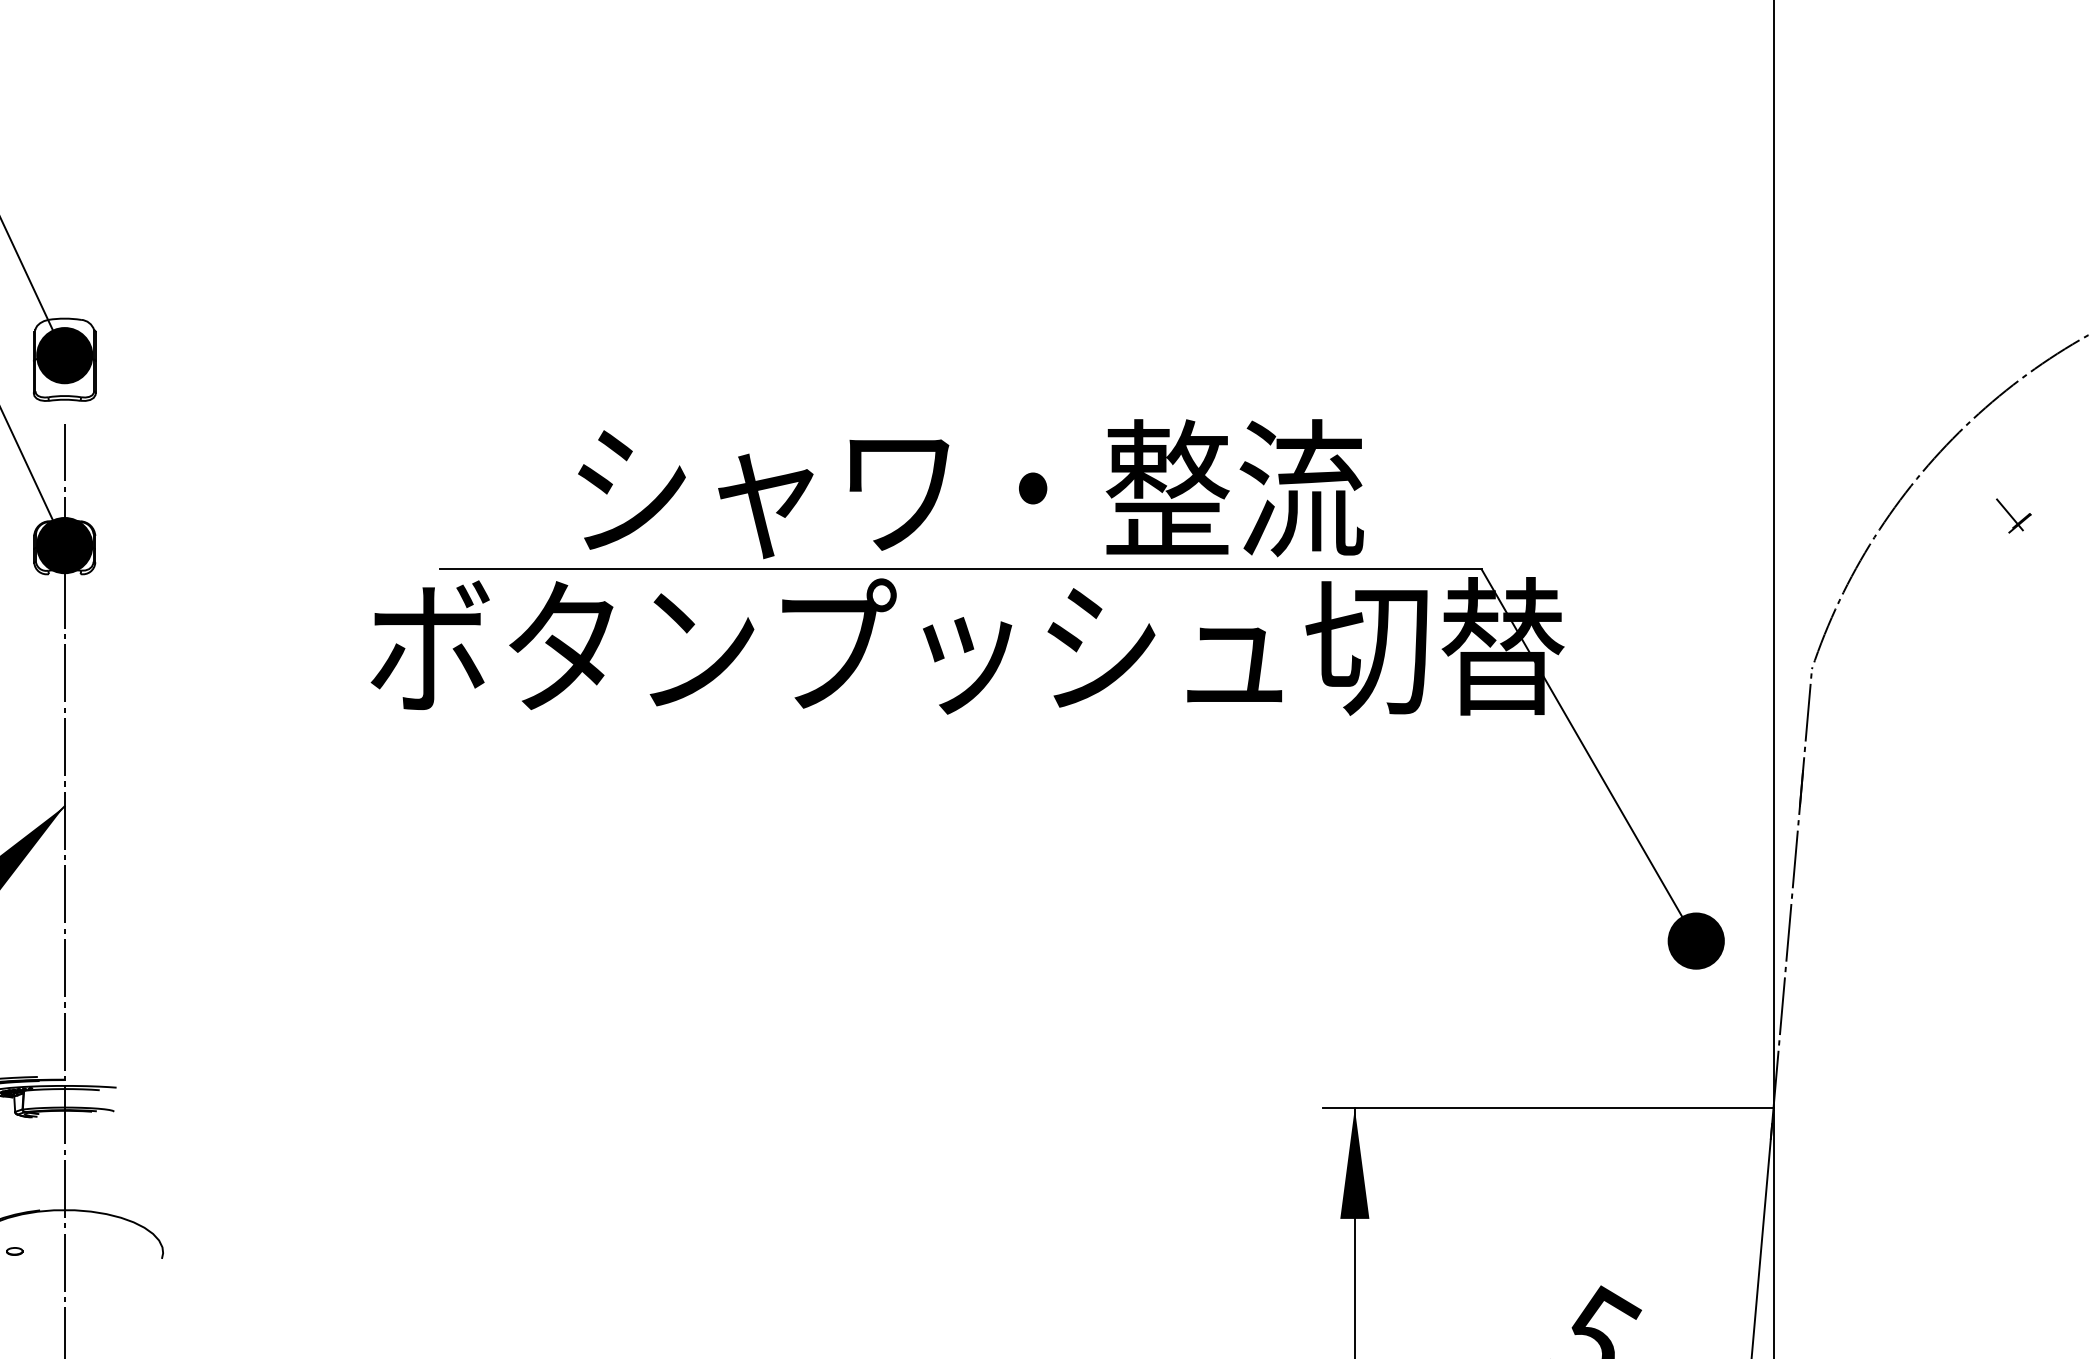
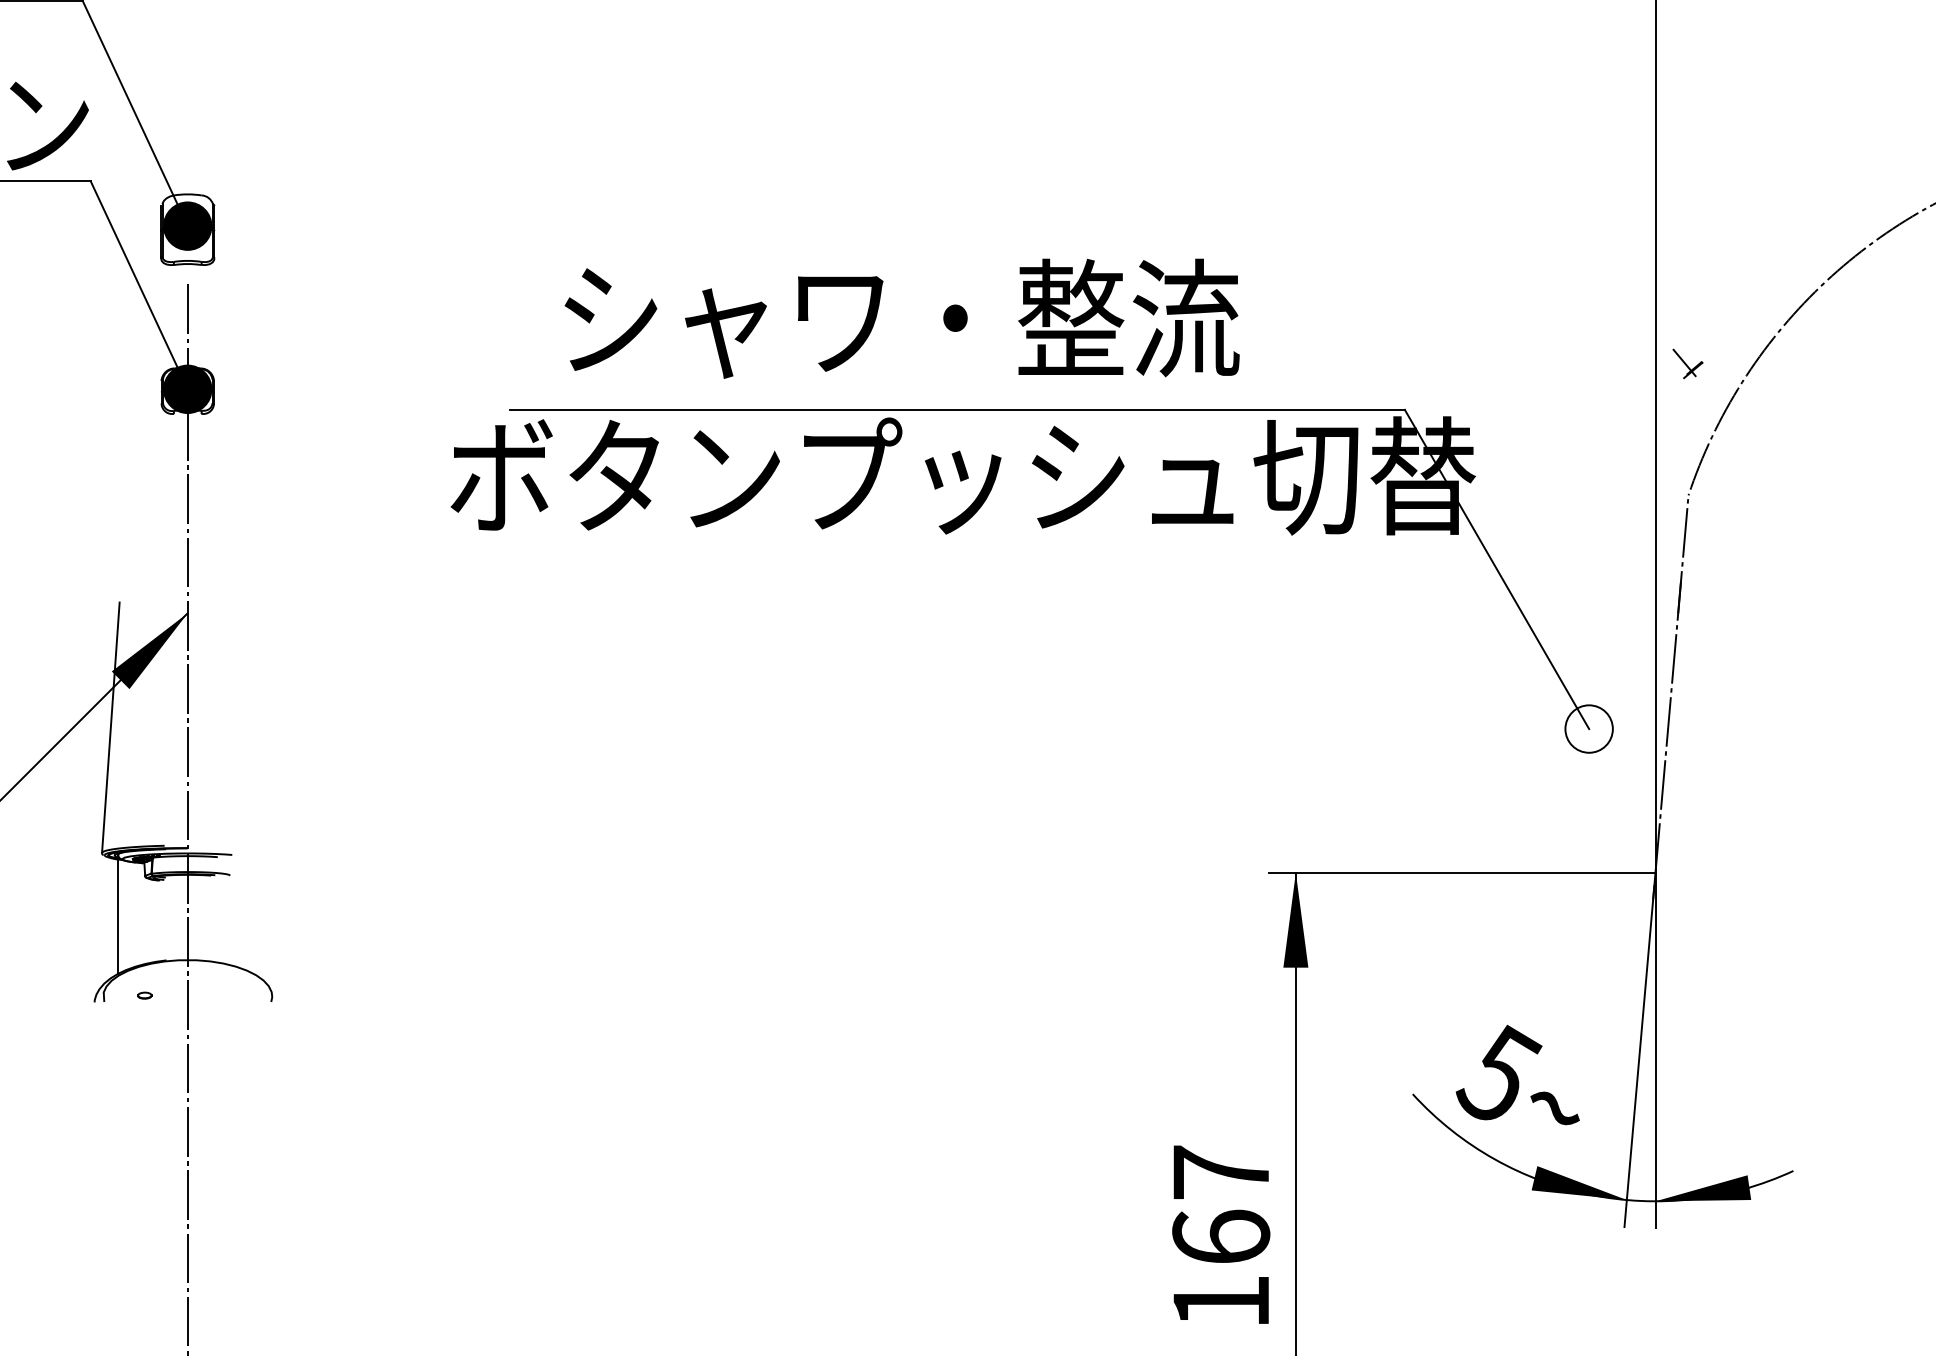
text: (970, 488) -> (901, 318), moved
part: (2013, 515) -> (1687, 363), moved
fill: (1695, 940) -> (1588, 728), removed

